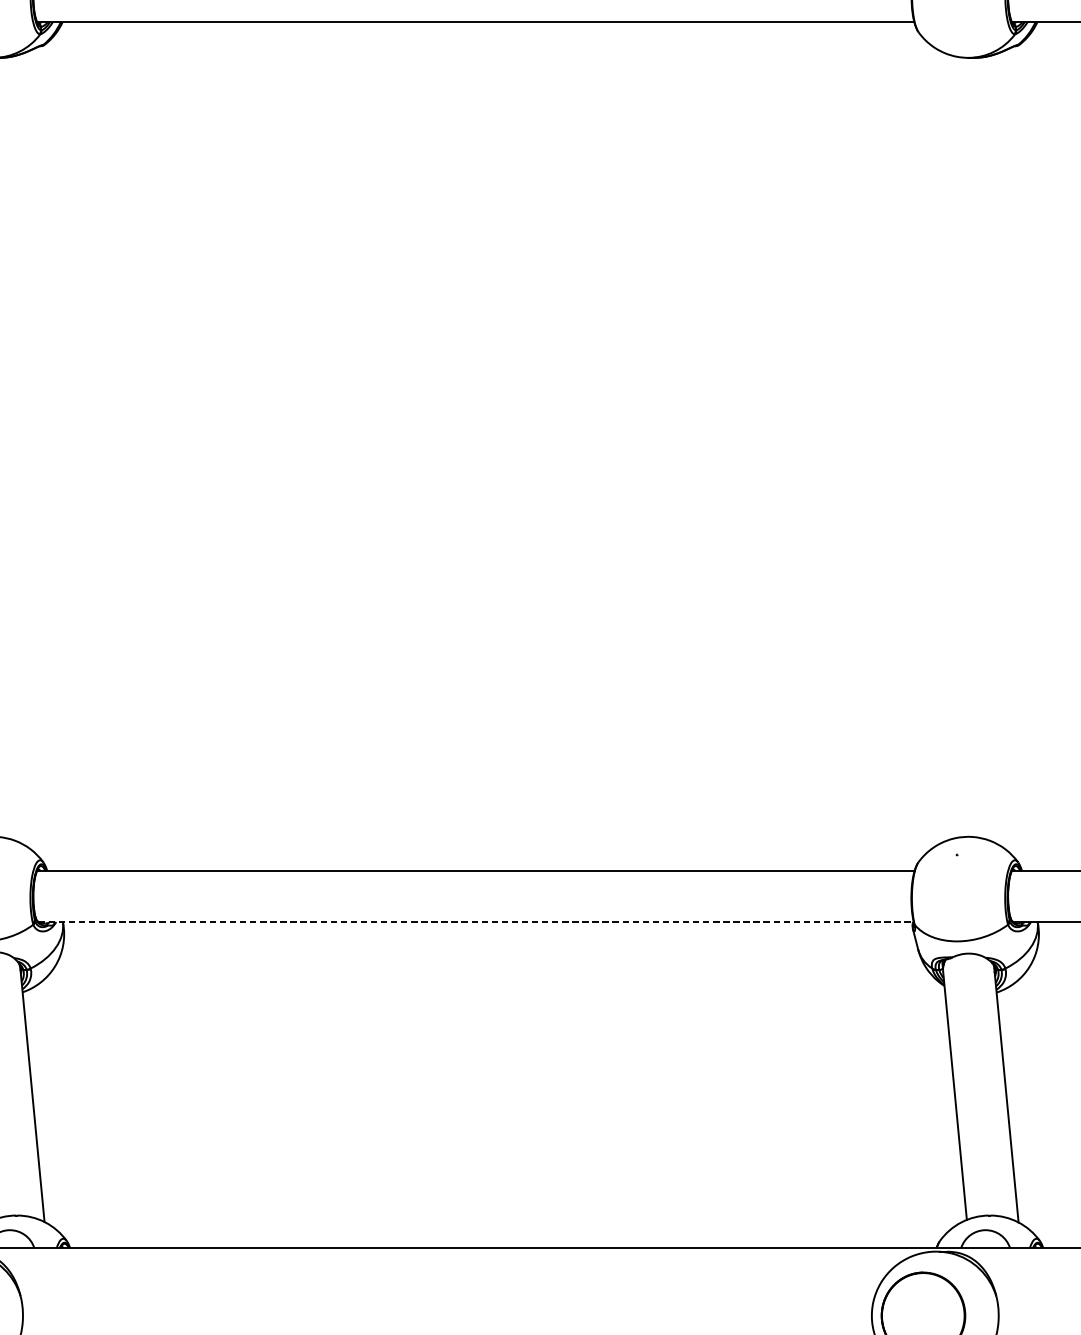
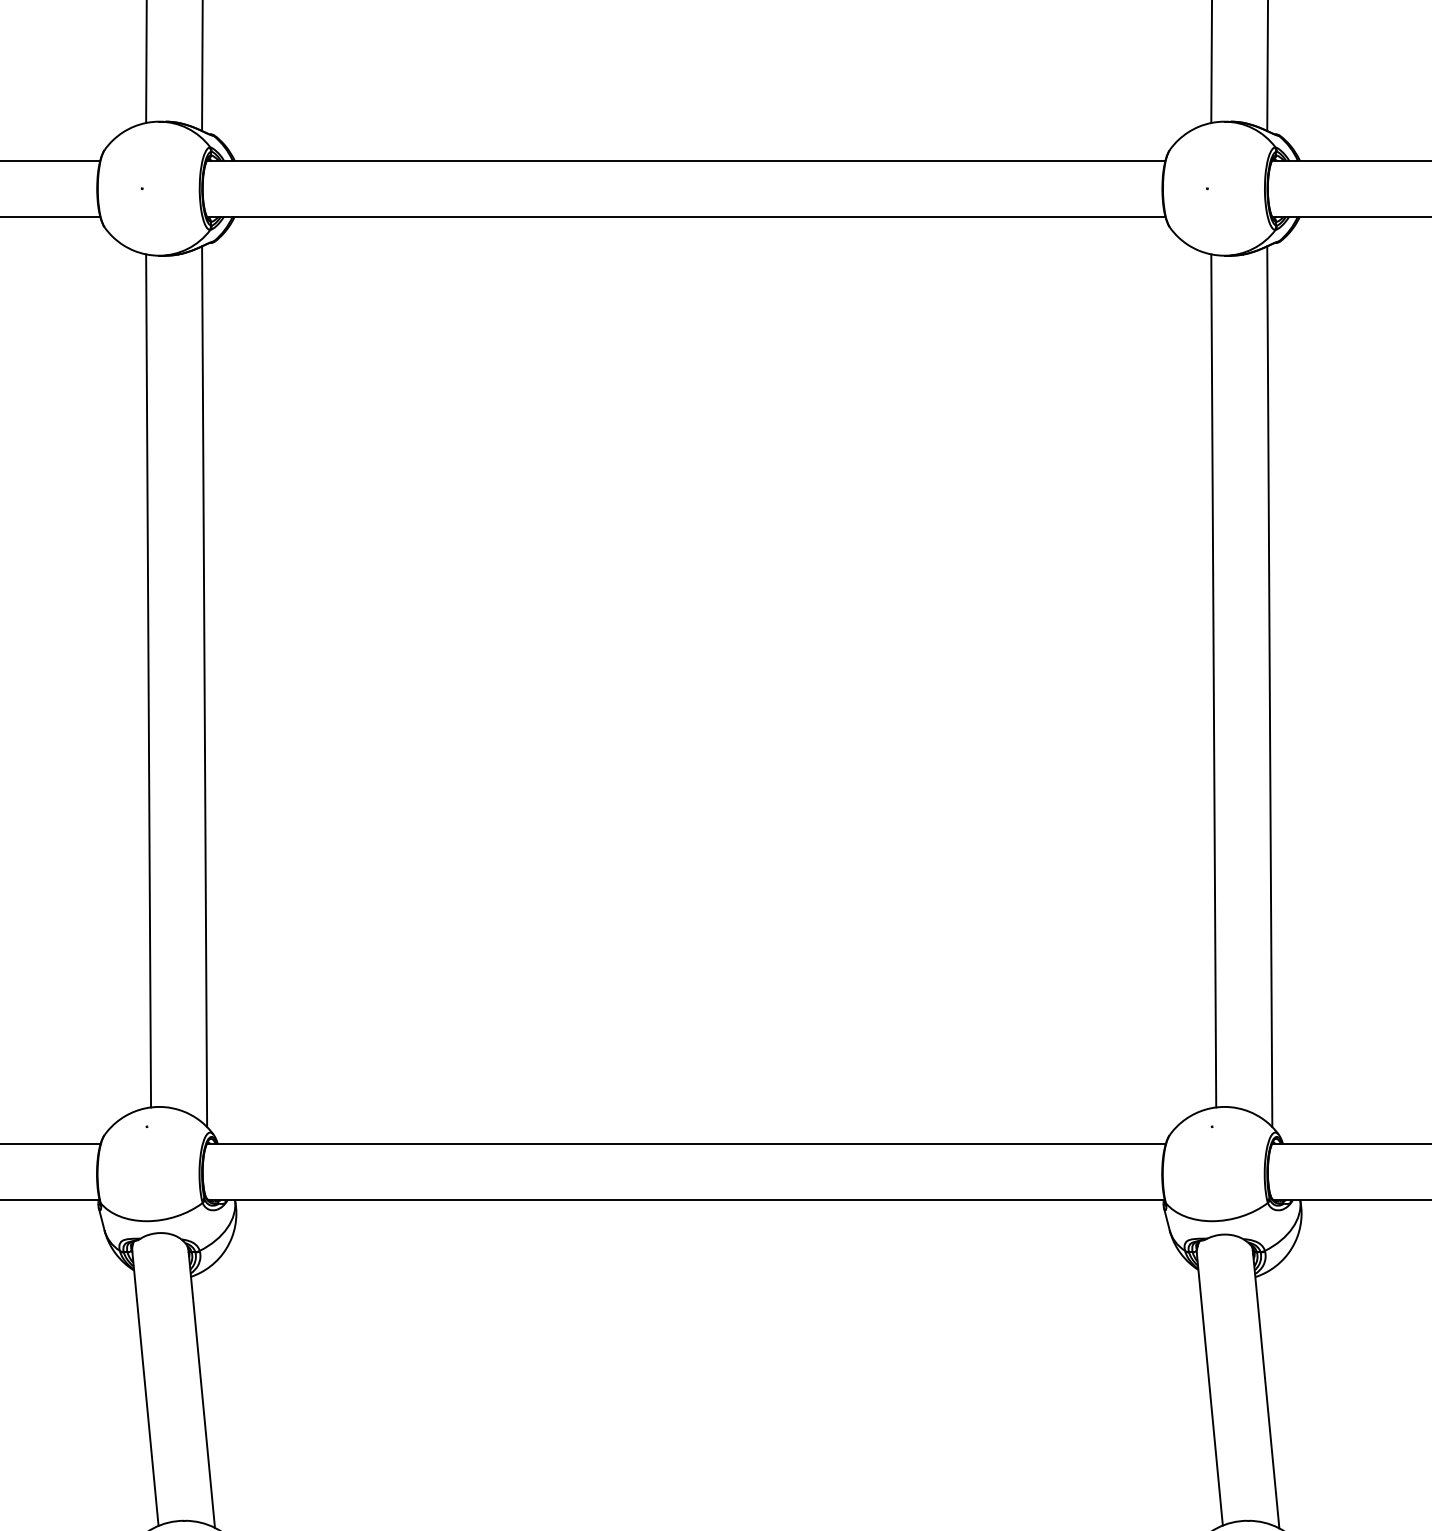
line: (958, 446) -> (1213, 680), added
line: (34, 452) -> (204, 686), added
line: (1009, 452) -> (1269, 686), added
line: (476, 922) -> (687, 1200), dashed -> solid

